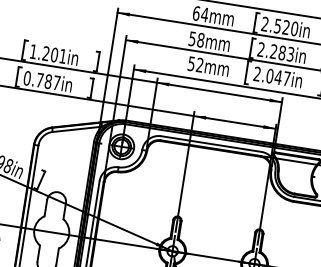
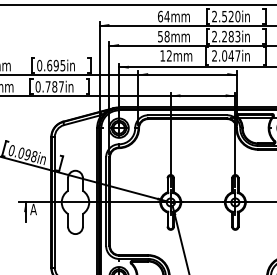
text: (48, 53) -> (51, 65), 1.201in -> 0.695in
text: (191, 63) -> (162, 55), 52mm -> 12mm

